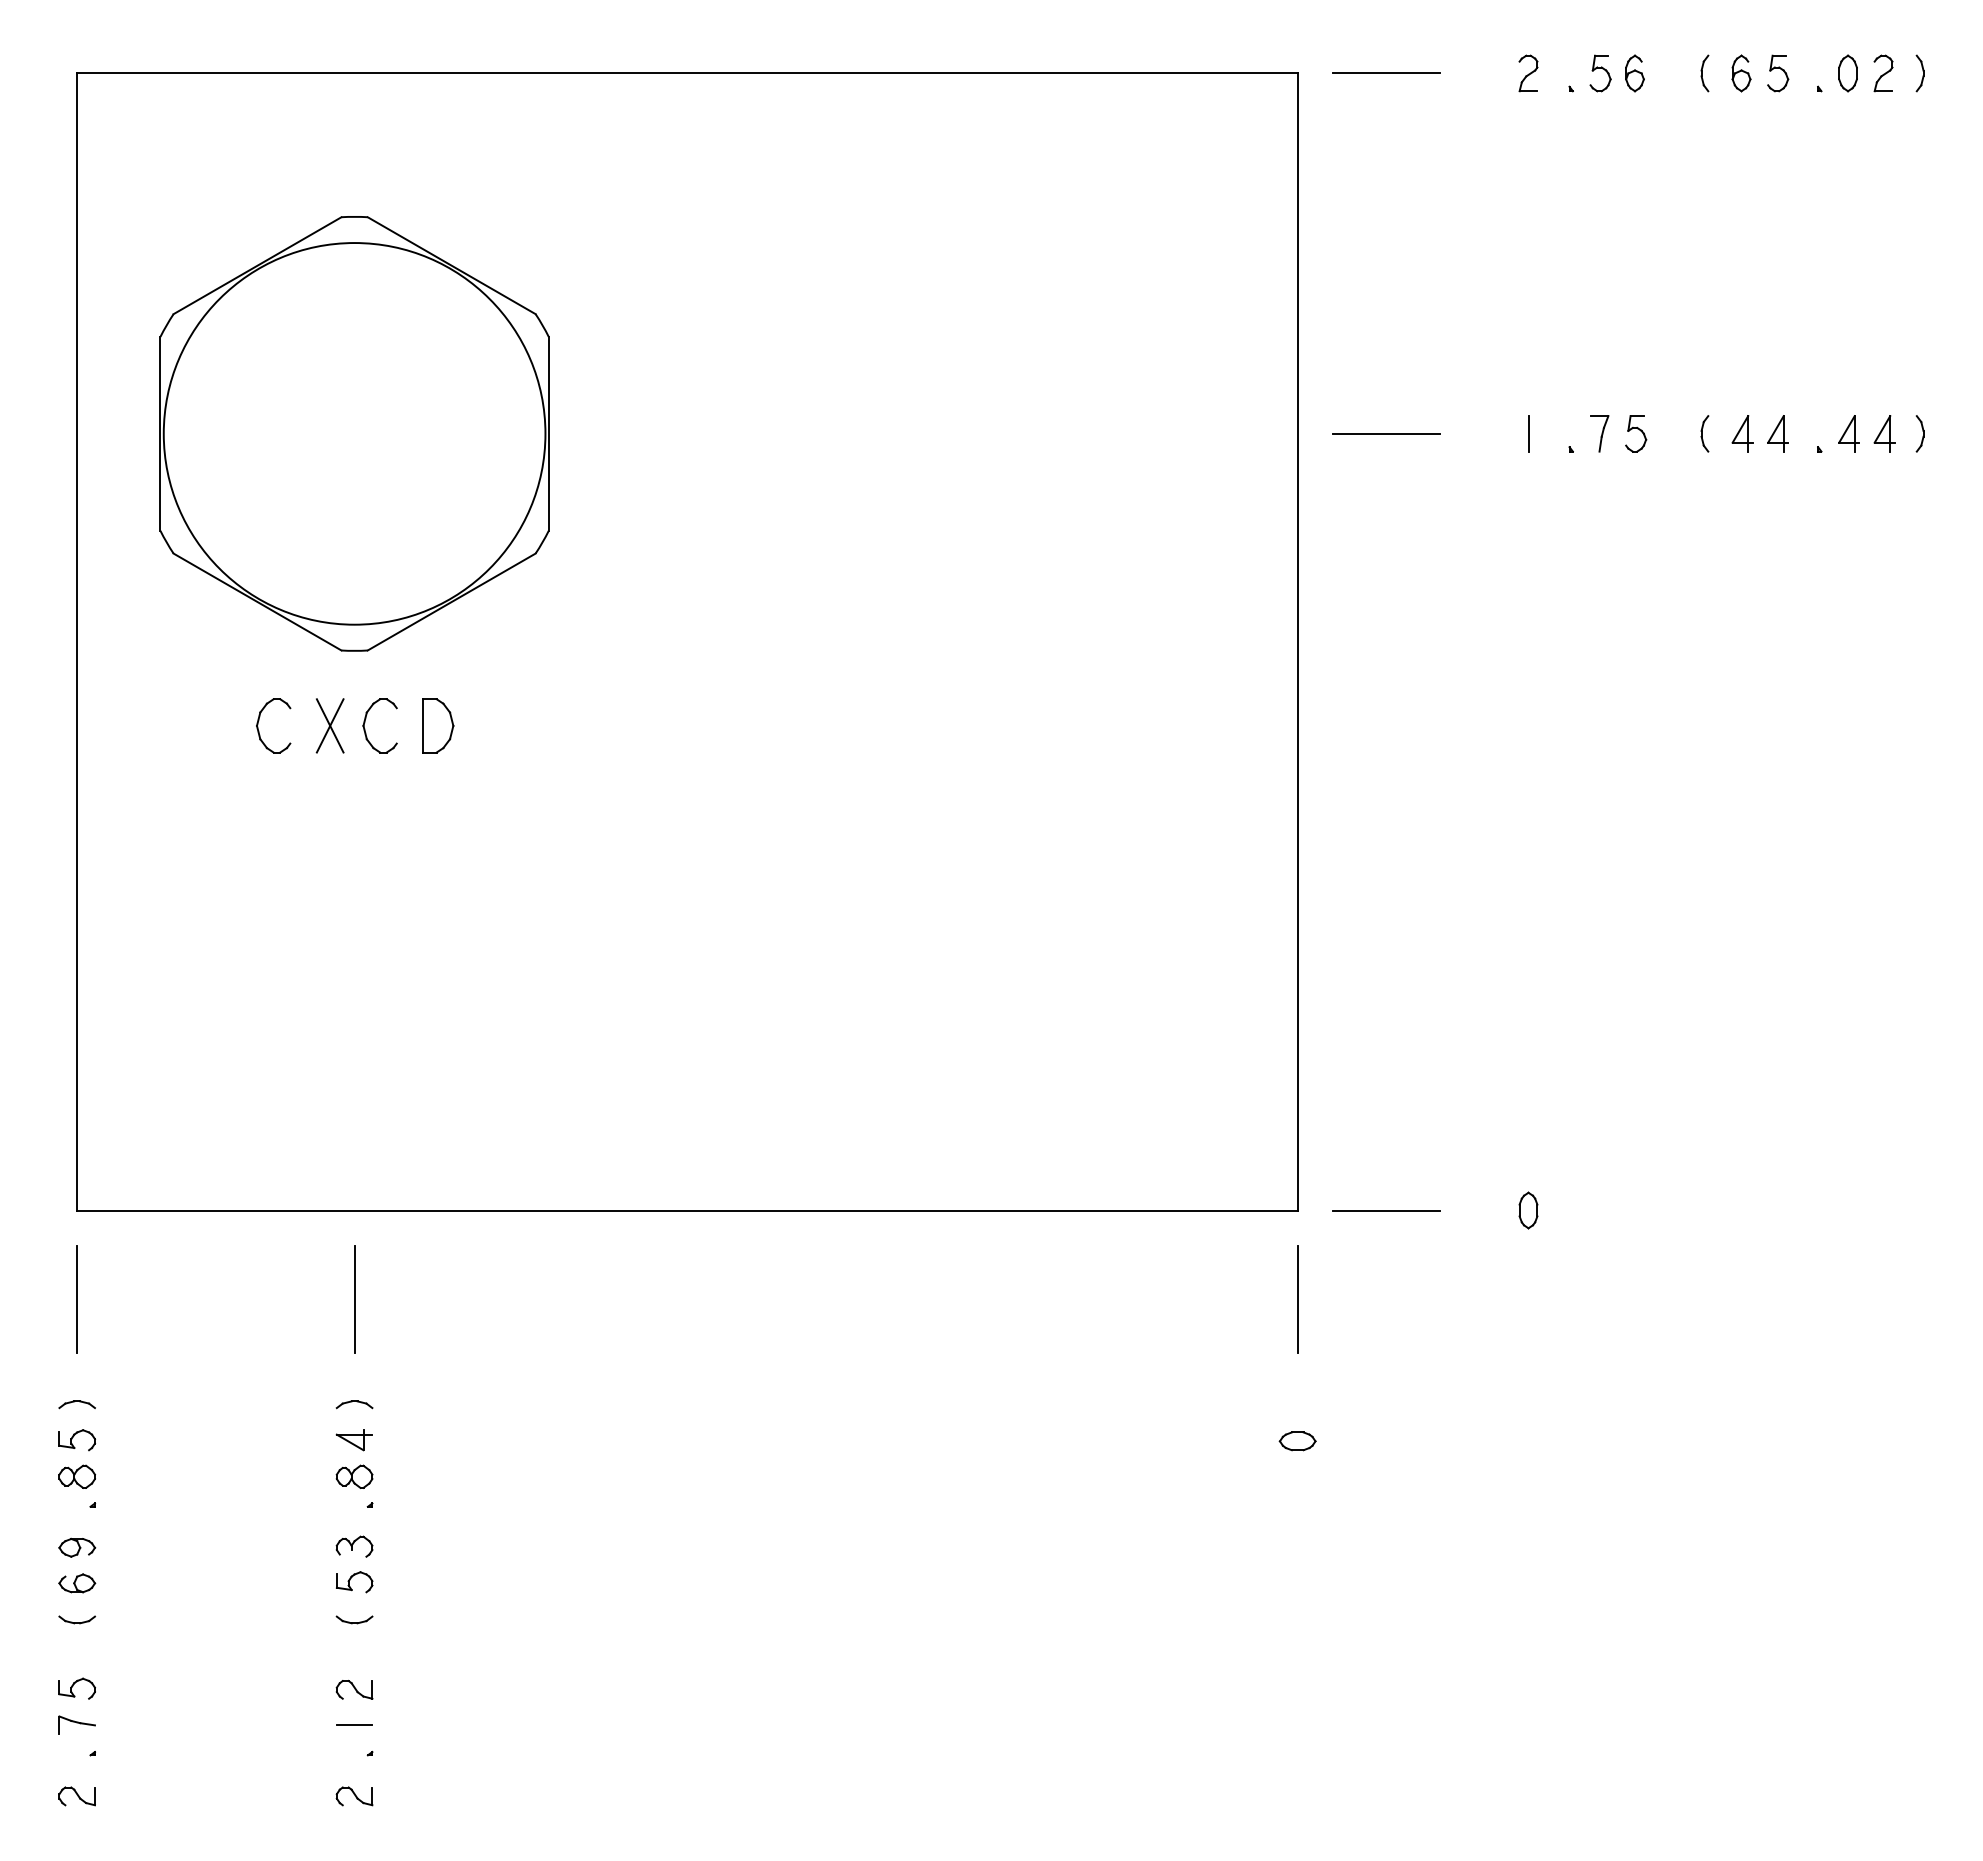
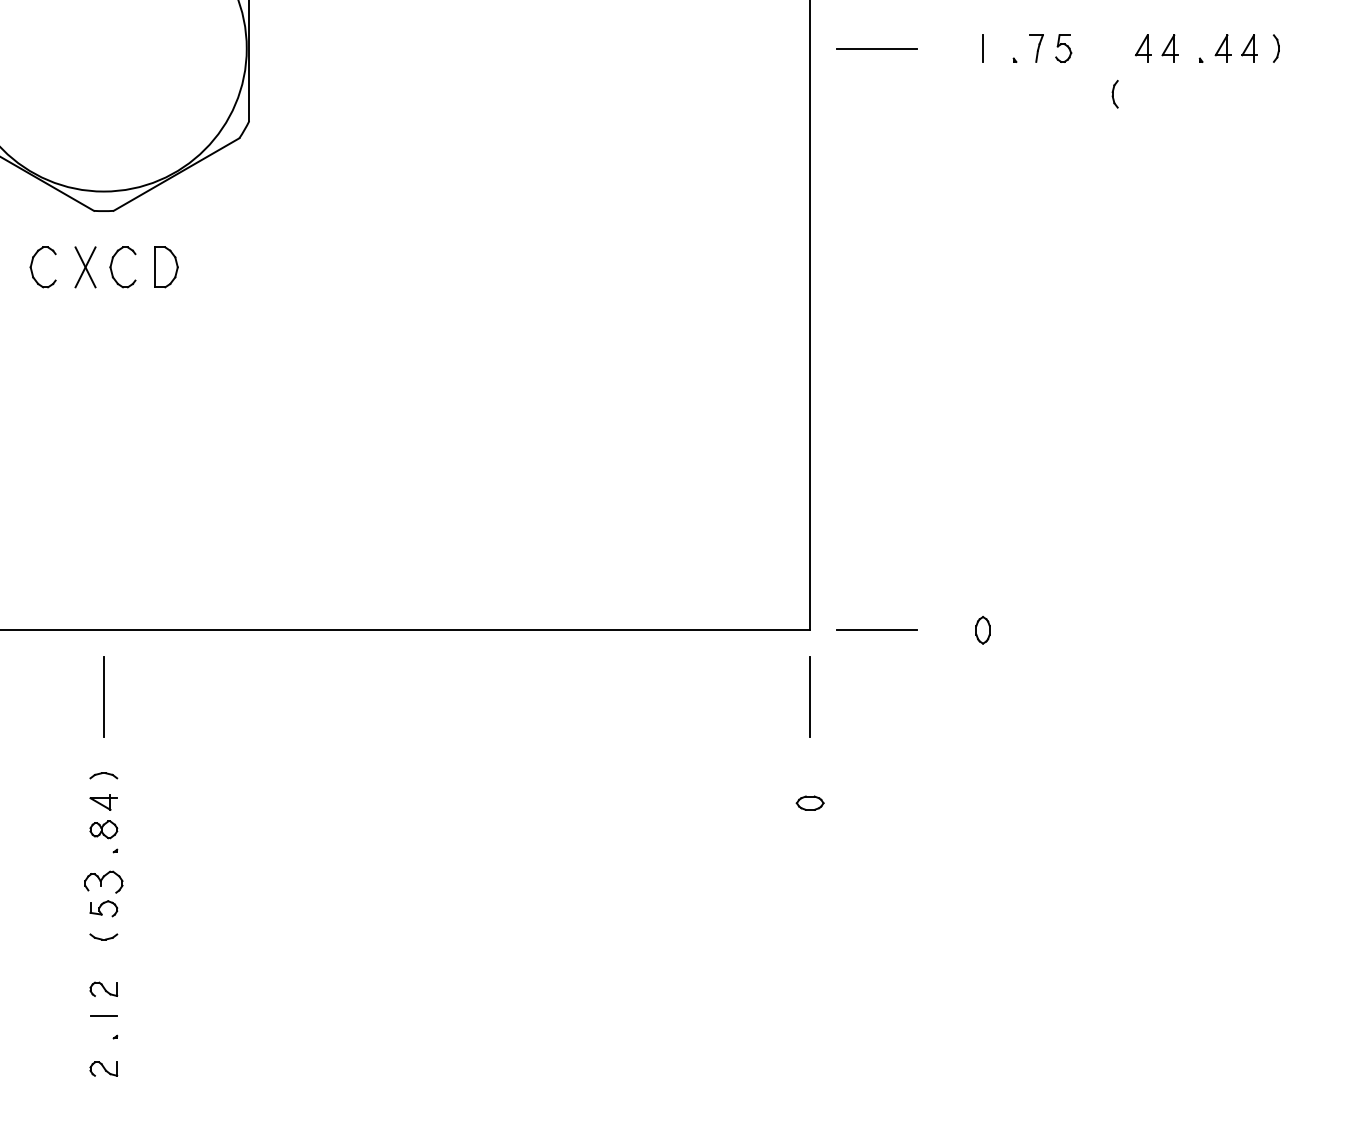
part: (1704, 433) -> (1114, 94), moved
part: (354, 1546) -> (103, 881), size x1.4

